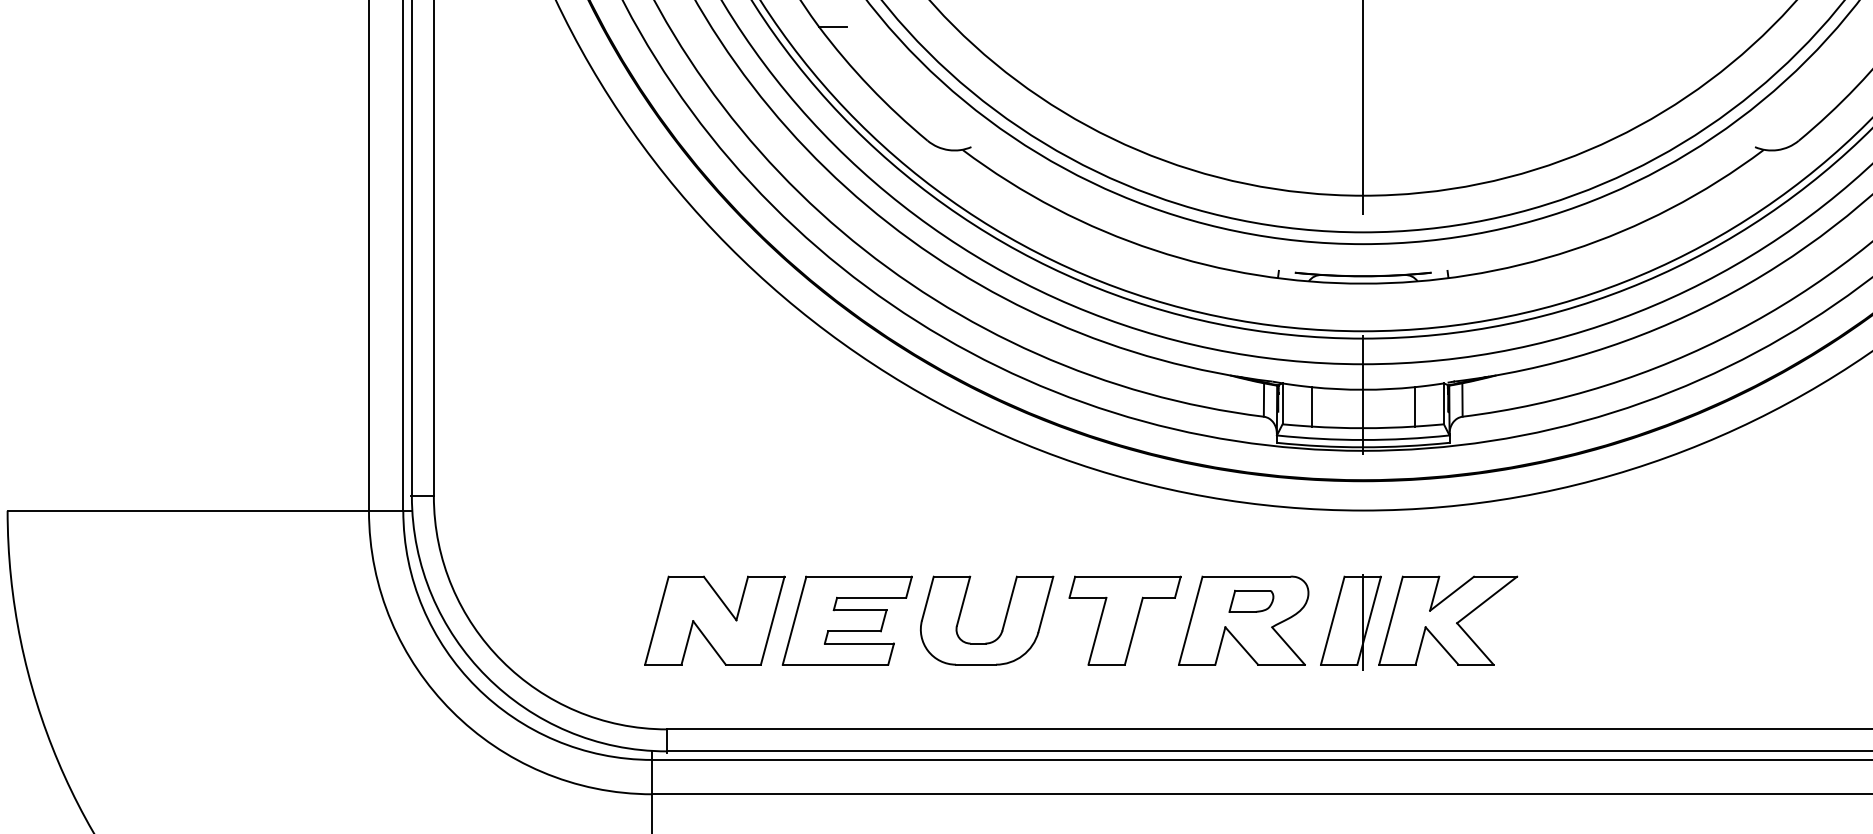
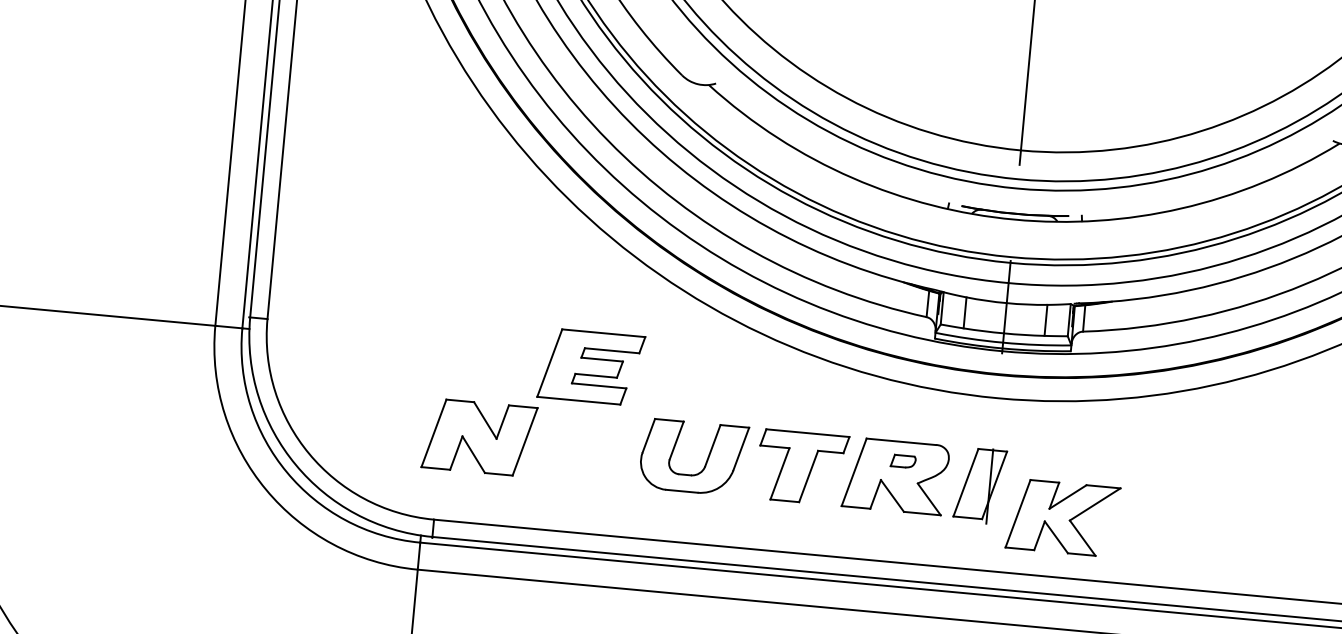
part: (1251, 600) -> (903, 460), size x0.7
part: (846, 620) -> (590, 366), moved
part: (1448, 620) -> (1063, 517), moved

